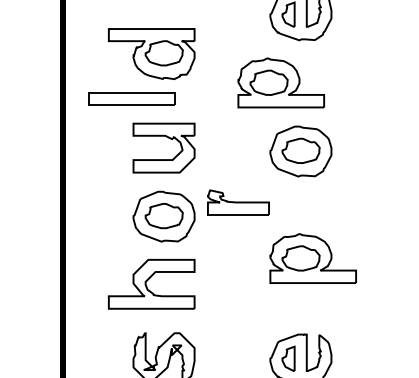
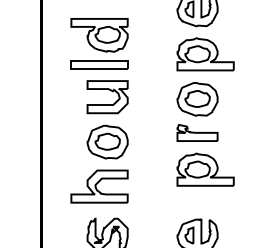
part: (281, 83) -> (205, 54), moved
part: (131, 98) -> (99, 64), moved
part: (238, 201) -> (197, 132), moved

